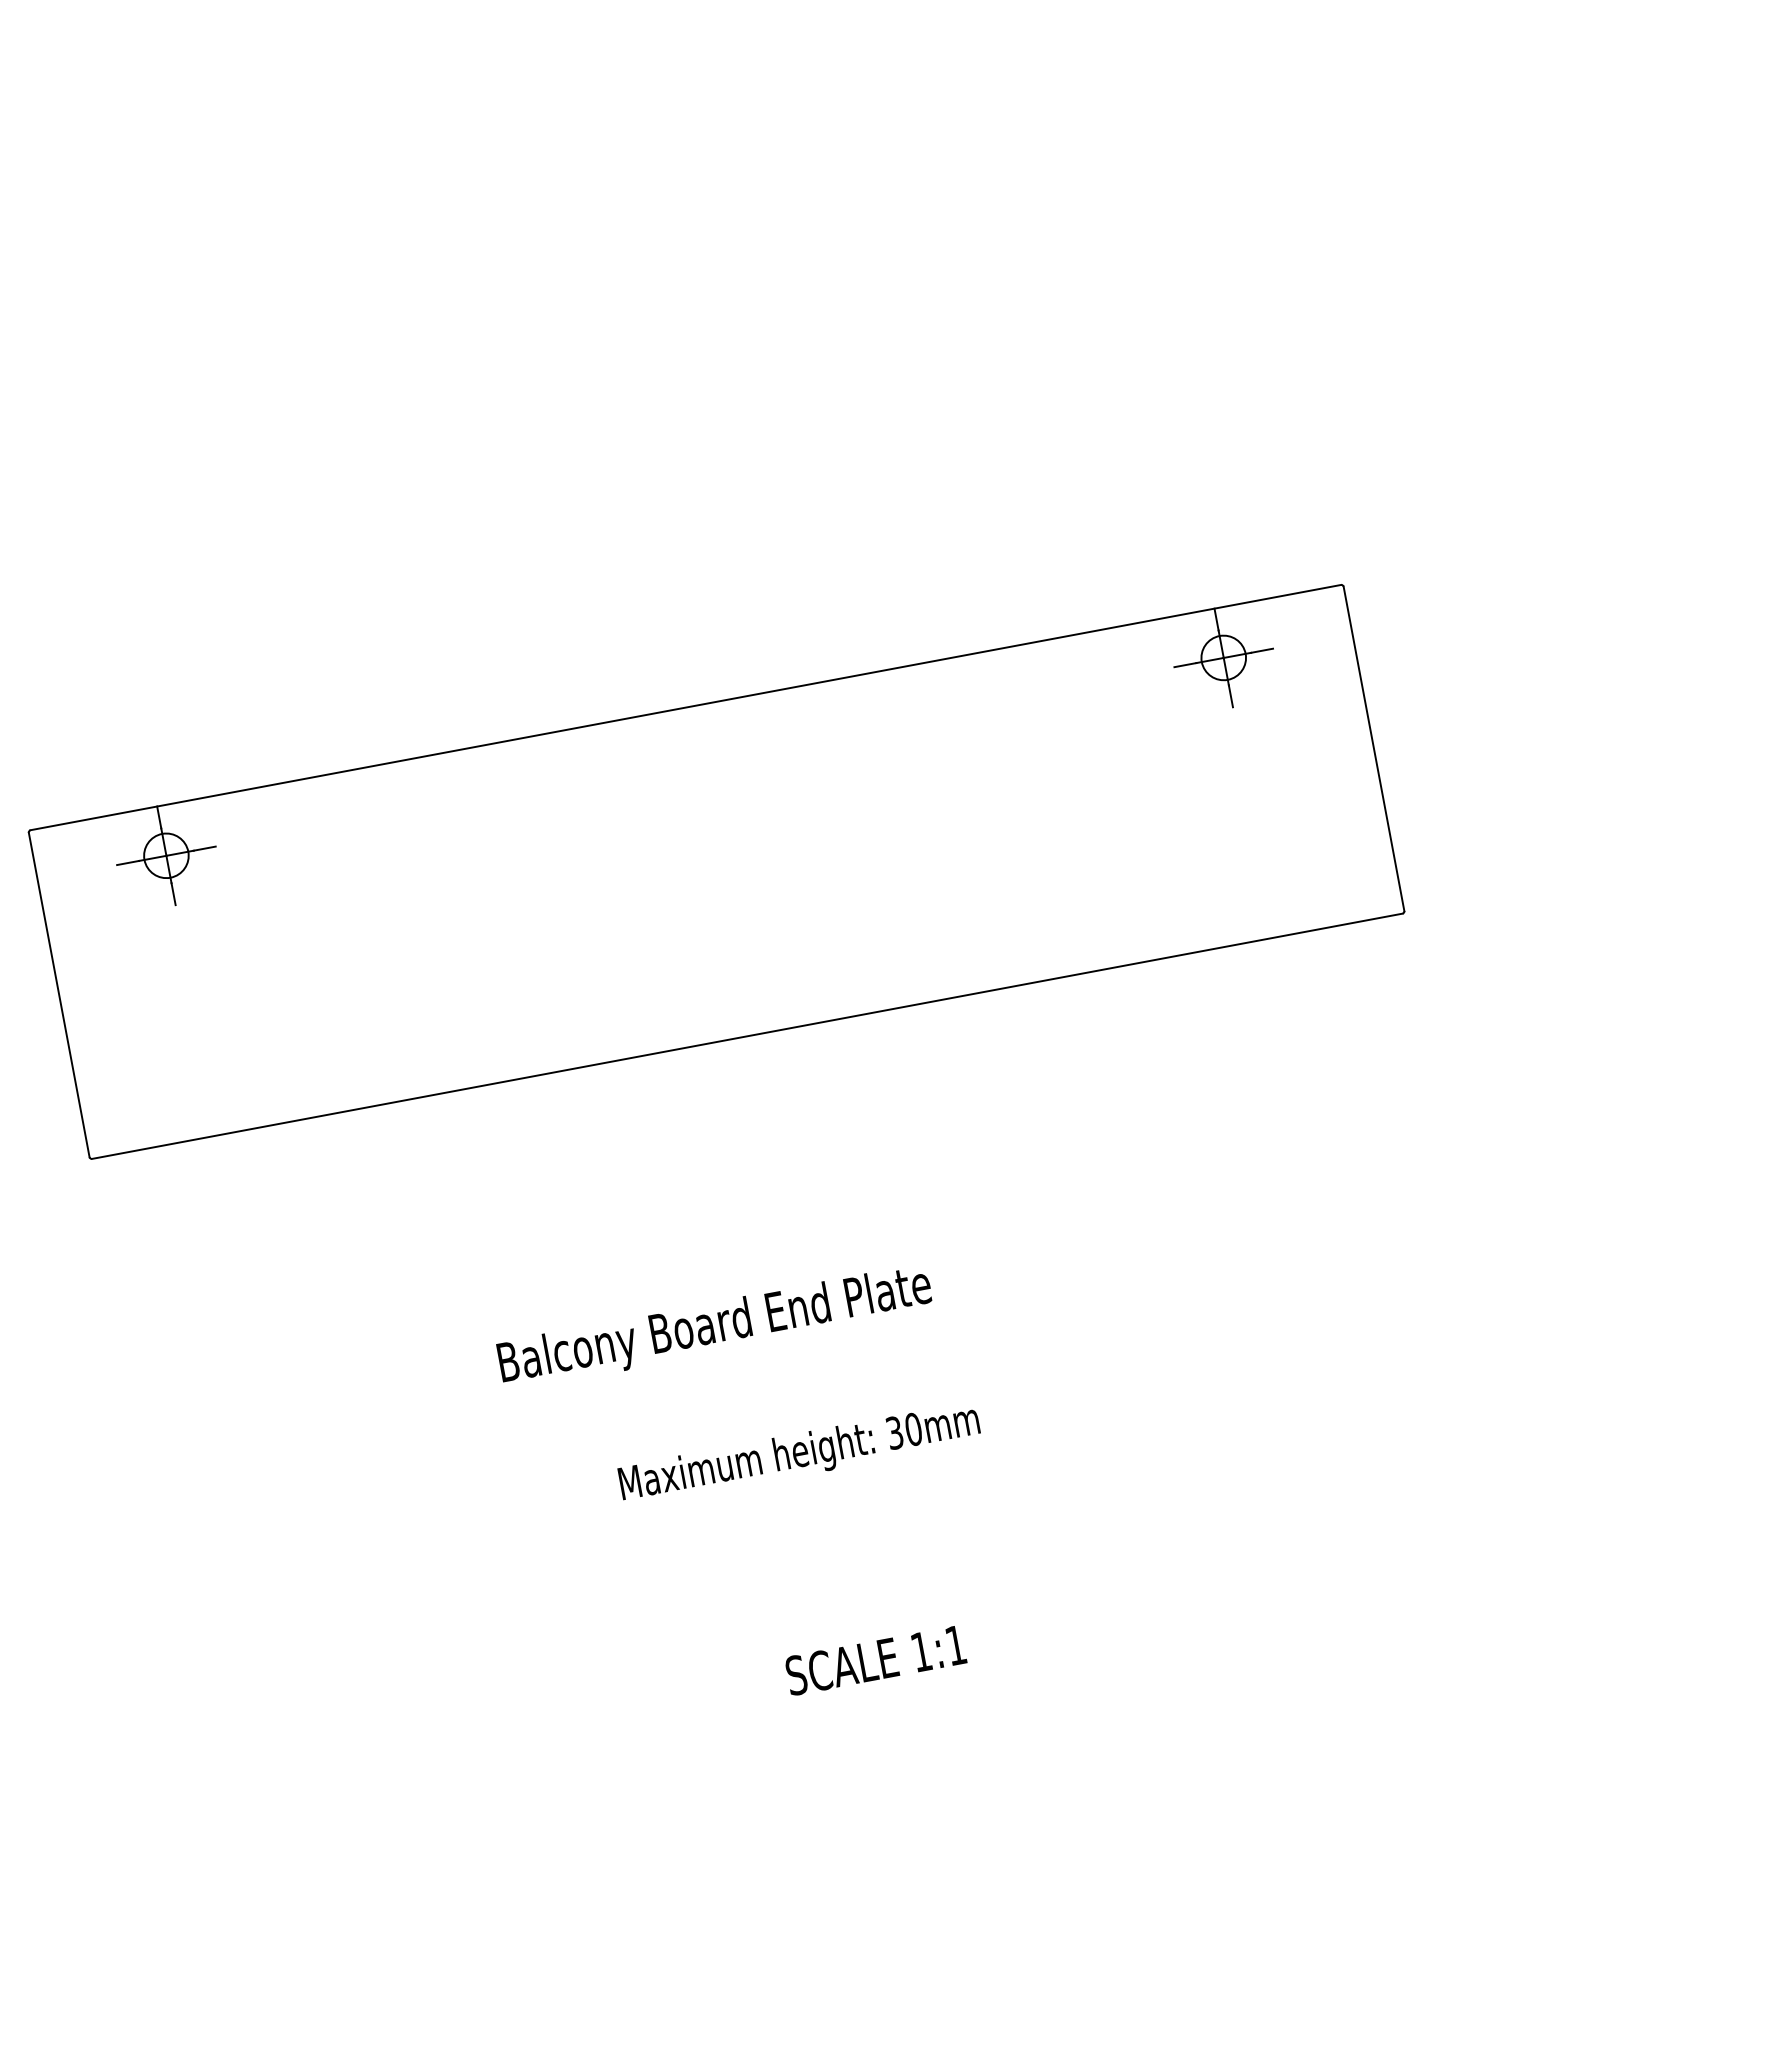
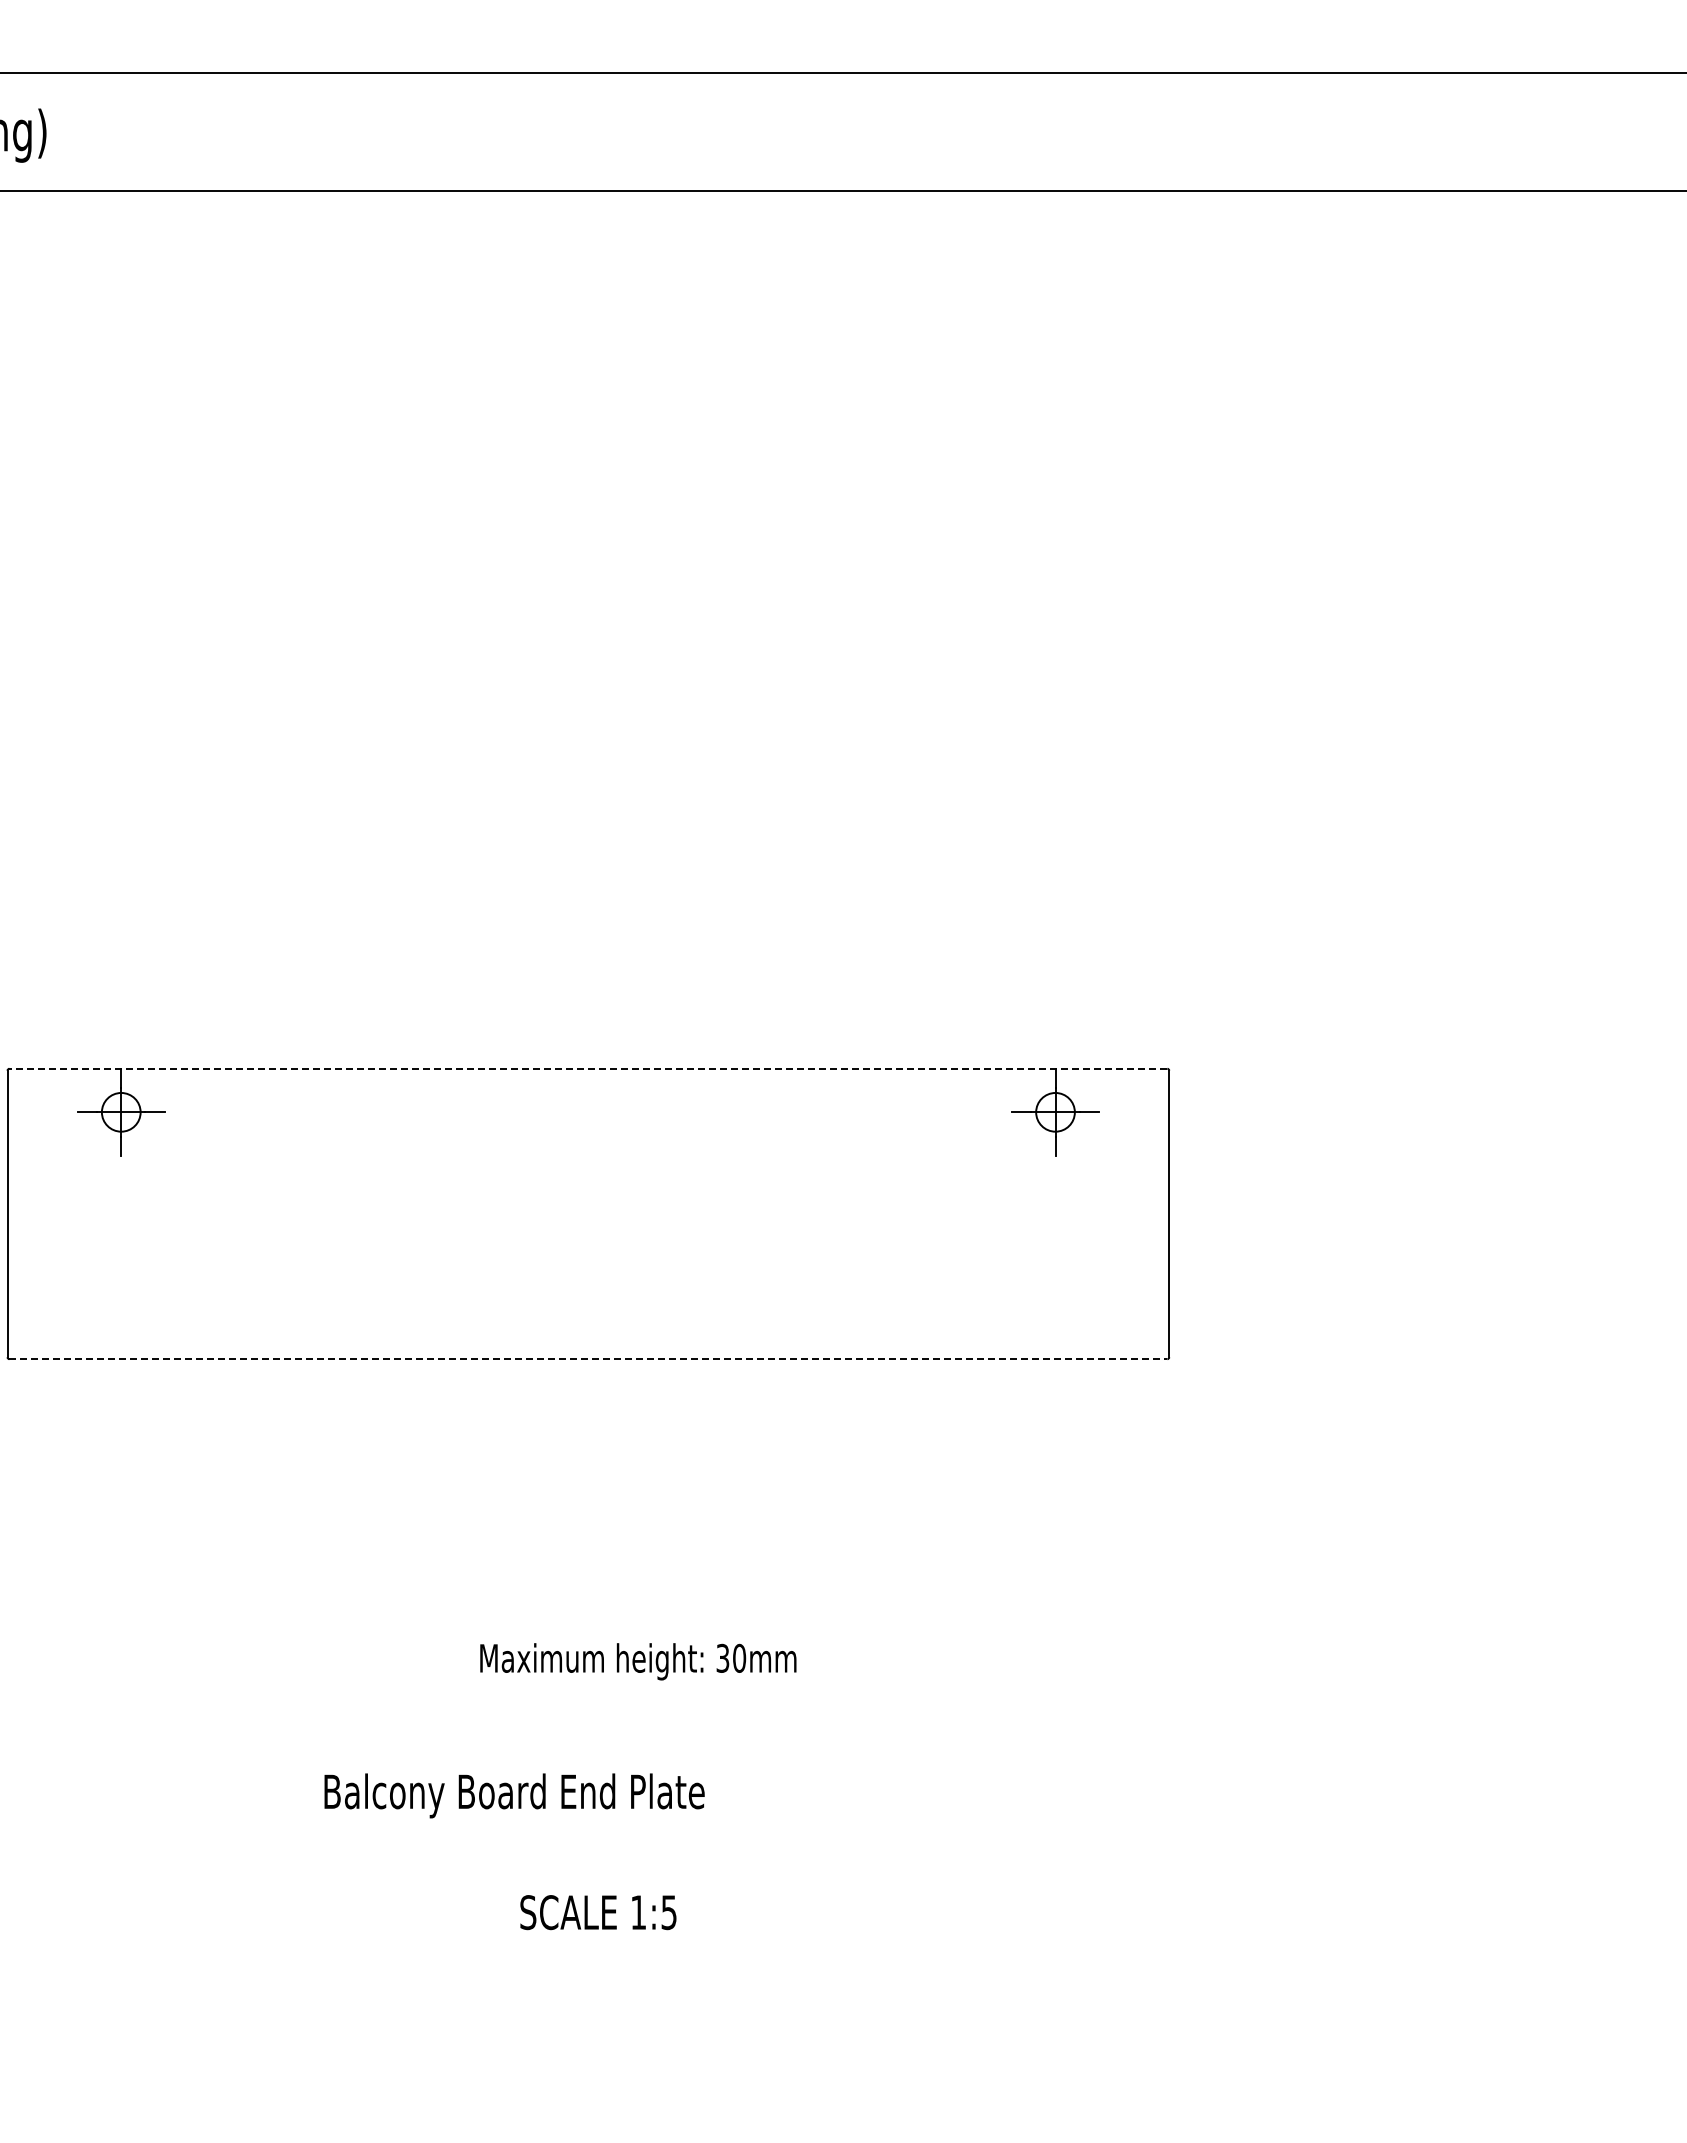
line: (685, 707) -> (588, 1068), solid -> dashed
line: (747, 1036) -> (588, 1359), solid -> dashed
text: (715, 1327) -> (514, 1795), moved
text: (799, 1454) -> (638, 1661), moved
text: (955, 1645) -> (668, 1912), 1:1 -> 1:5

